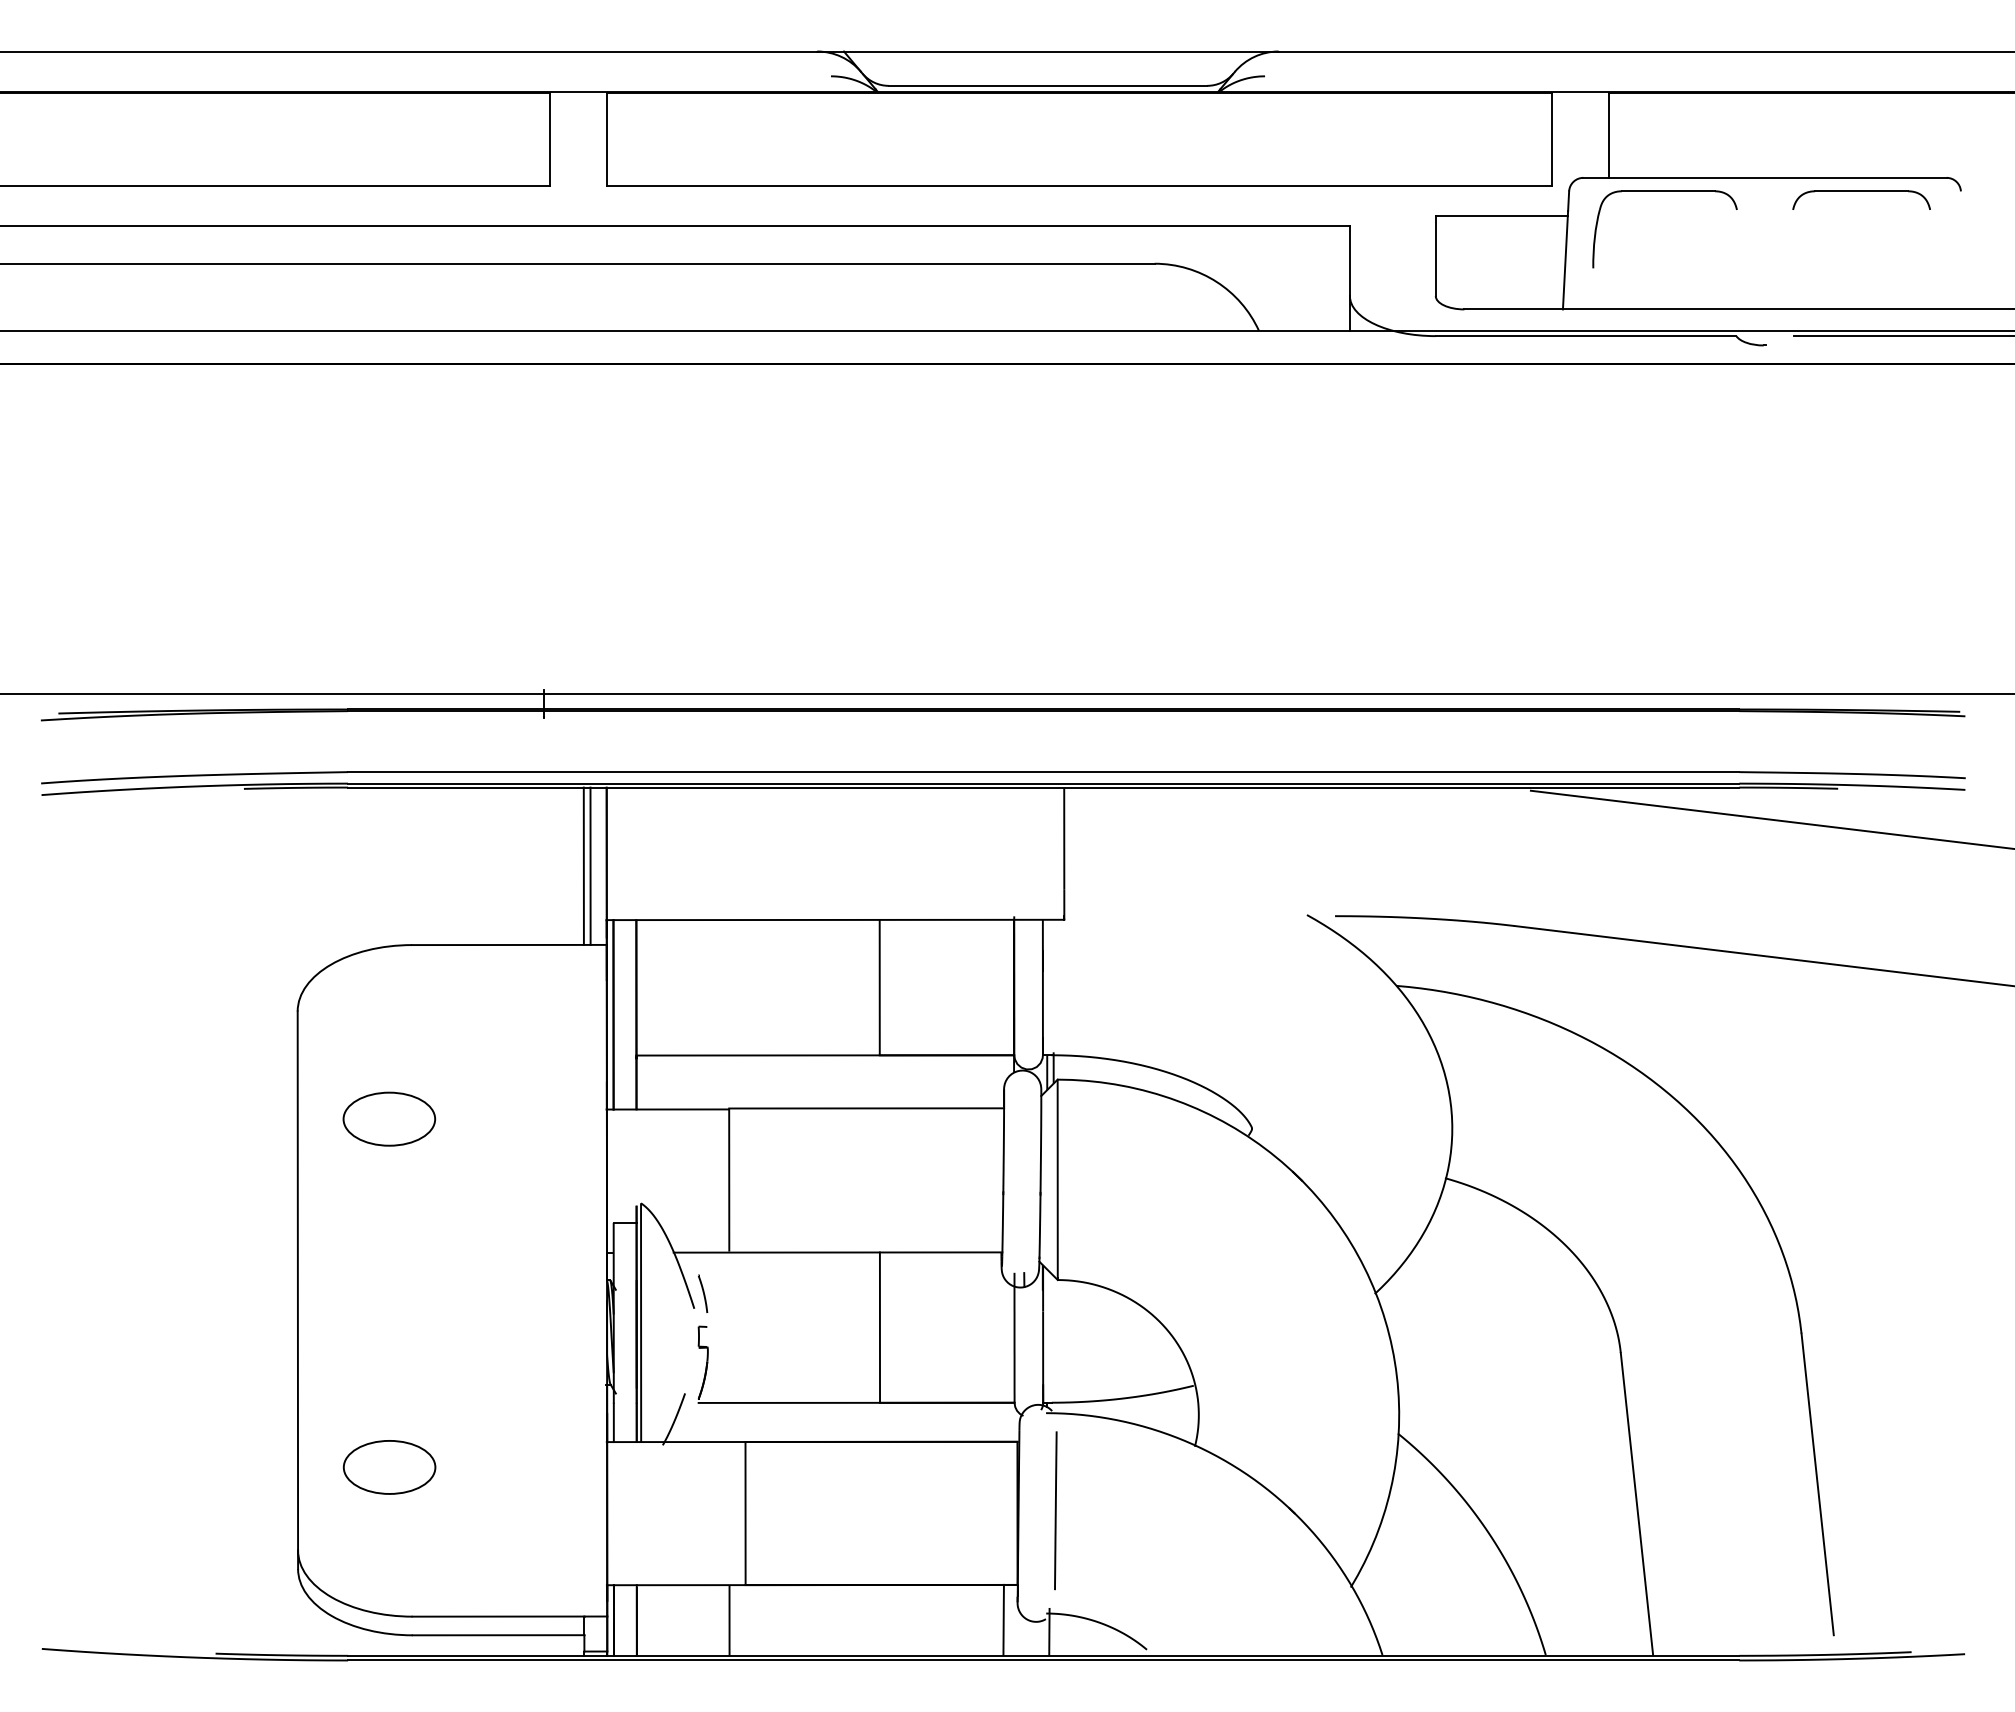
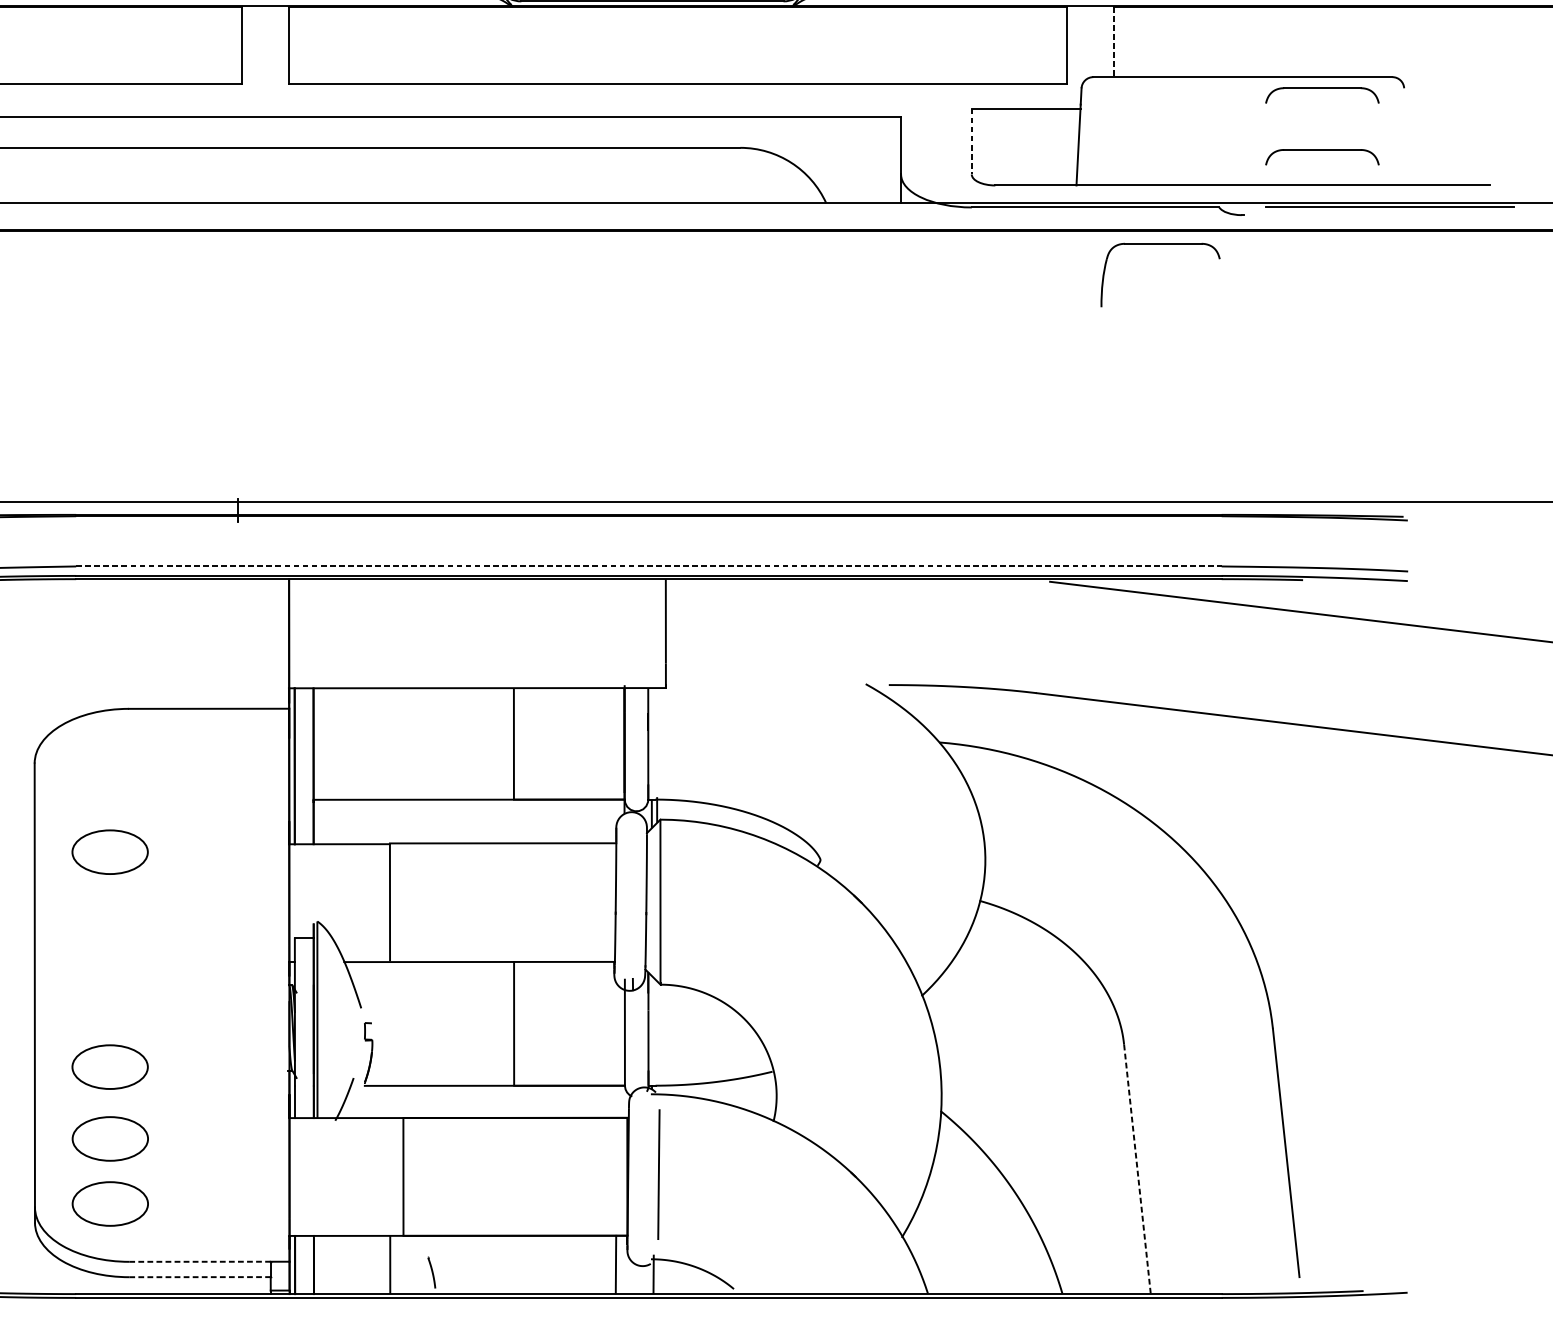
line: (1609, 135) -> (1114, 42), solid -> dashed
part: (1664, 191) -> (1160, 243), moved
line: (1435, 256) -> (971, 141), solid -> dashed
part: (1861, 266) -> (1322, 150), added
line: (1043, 772) -> (648, 566), solid -> dashed
line: (583, 865) -> (270, 643), removed
line: (590, 865) -> (275, 643), removed
line: (703, 1293) -> (432, 1272), moved
part: (389, 1379) -> (110, 1066), added
line: (1636, 1503) -> (1137, 1168), solid -> dashed
part: (389, 1546) -> (110, 1204), added
line: (498, 1616) -> (200, 1261), solid -> dashed
line: (498, 1635) -> (200, 1277), solid -> dashed

